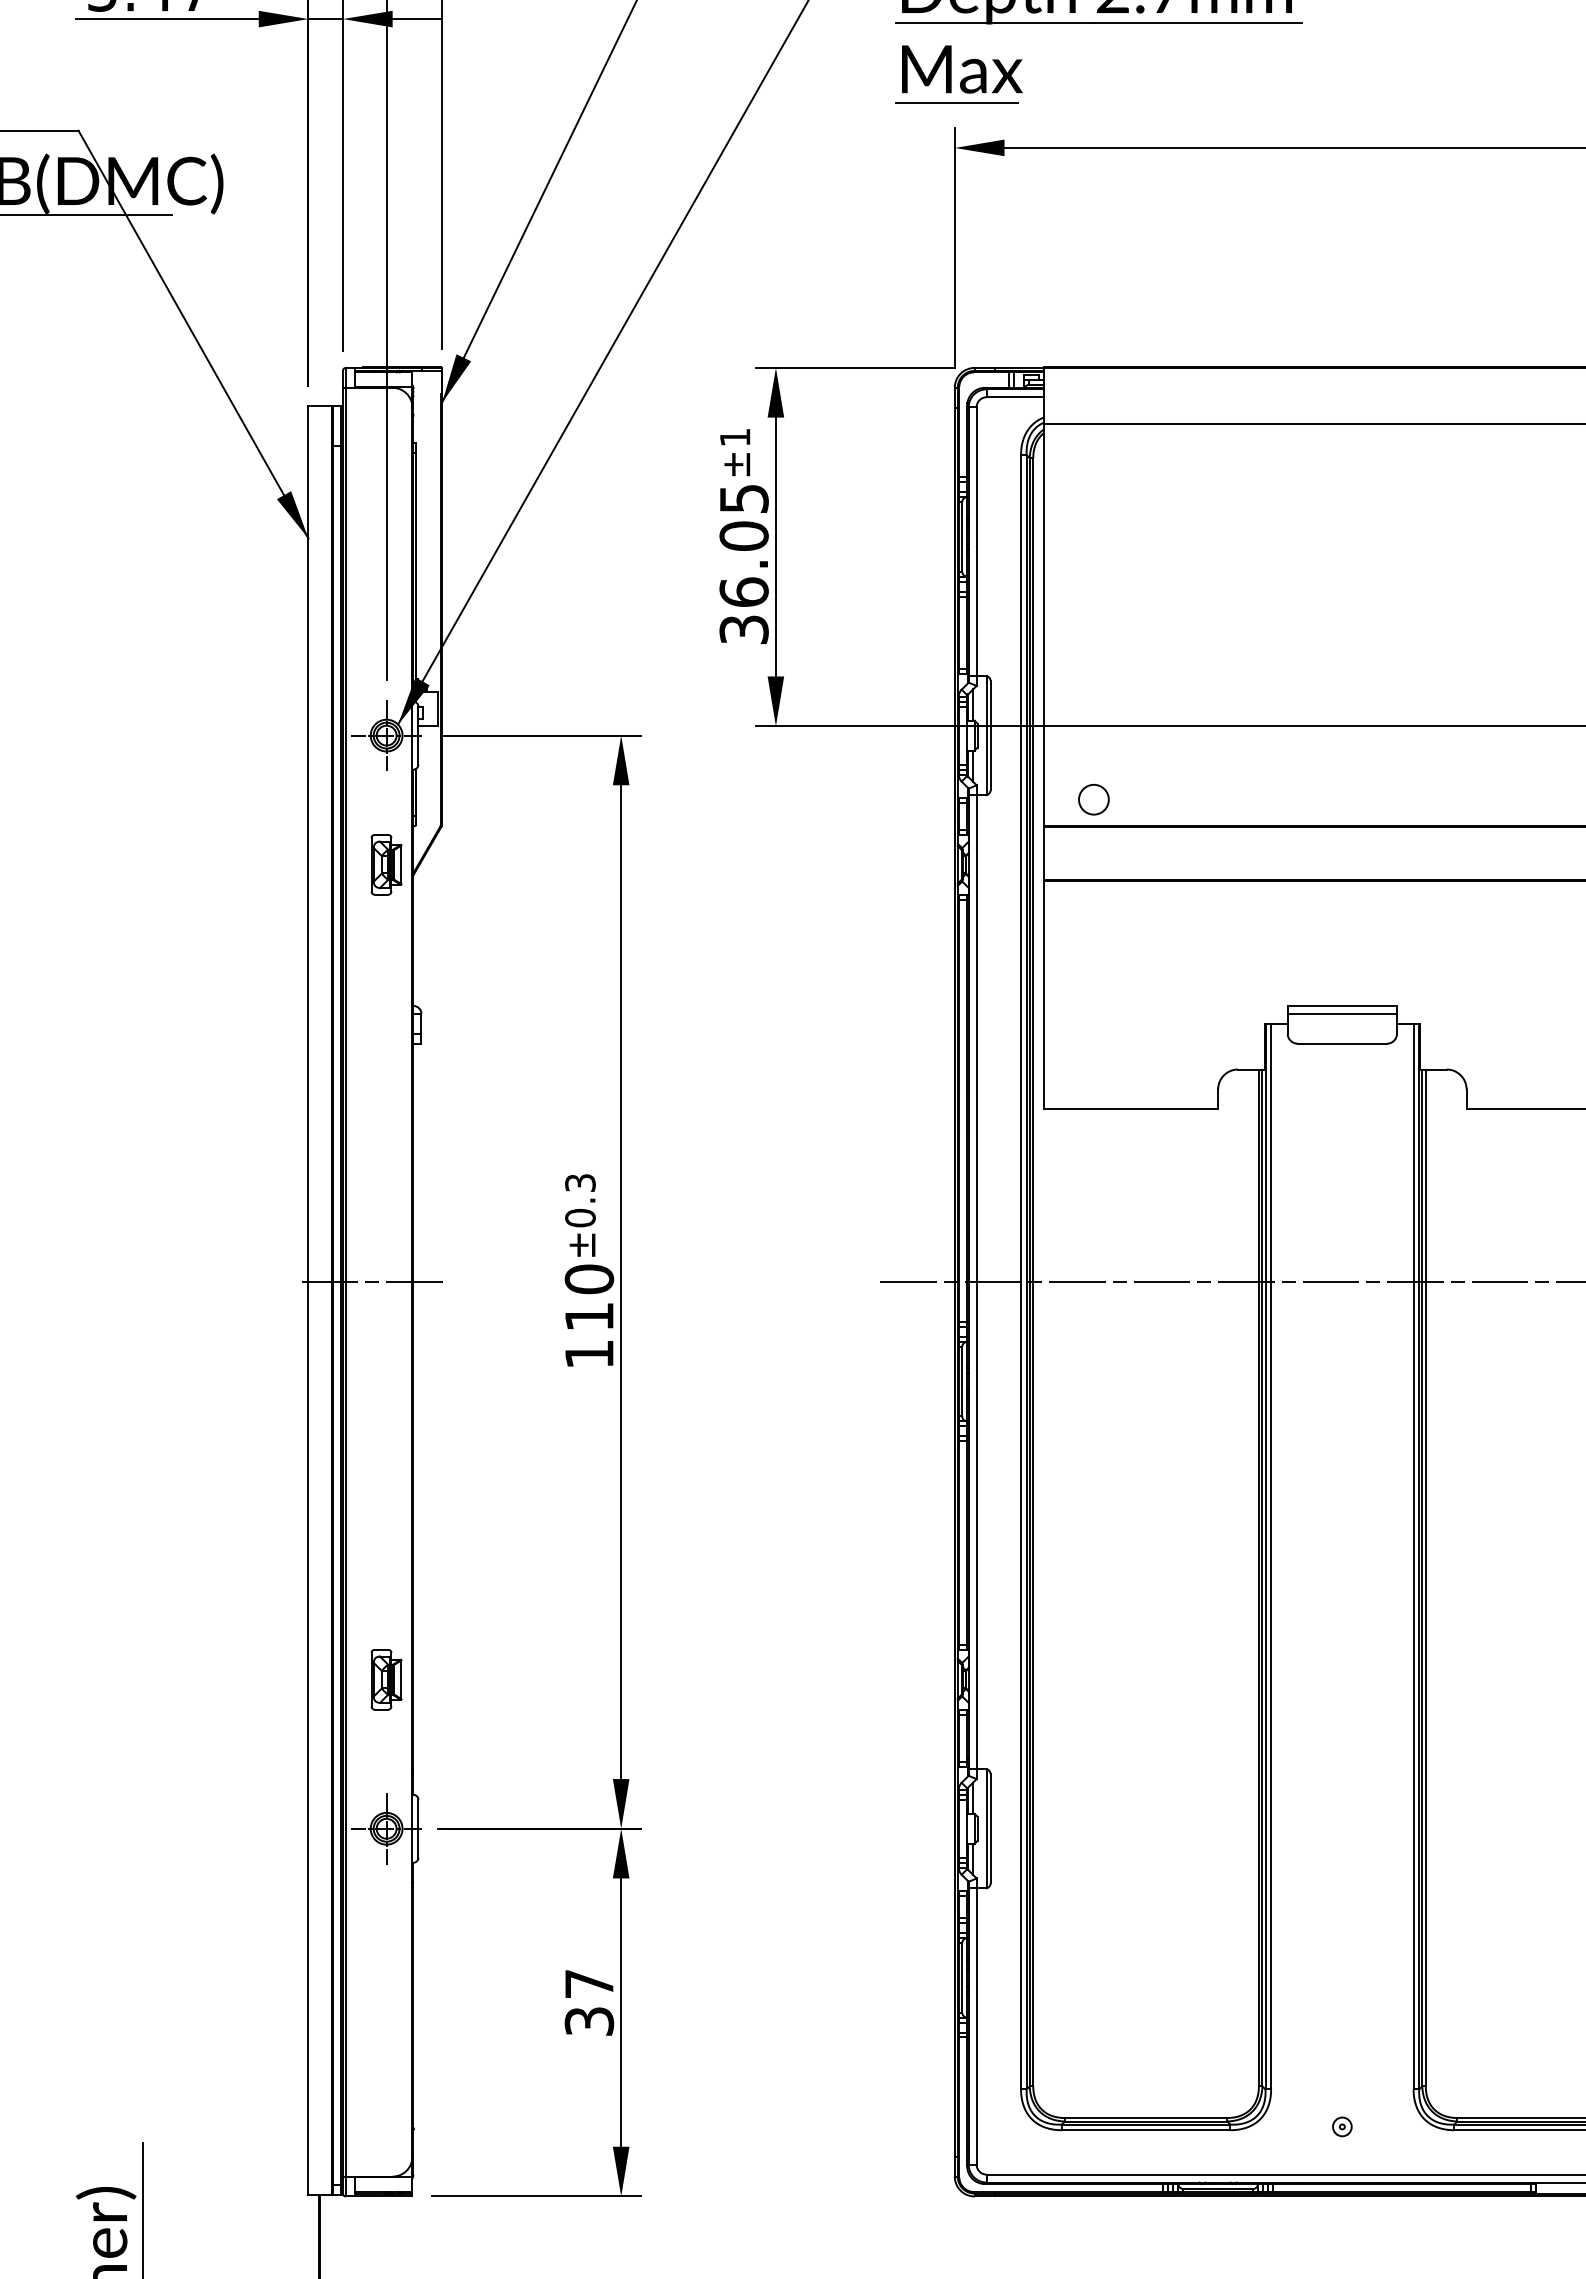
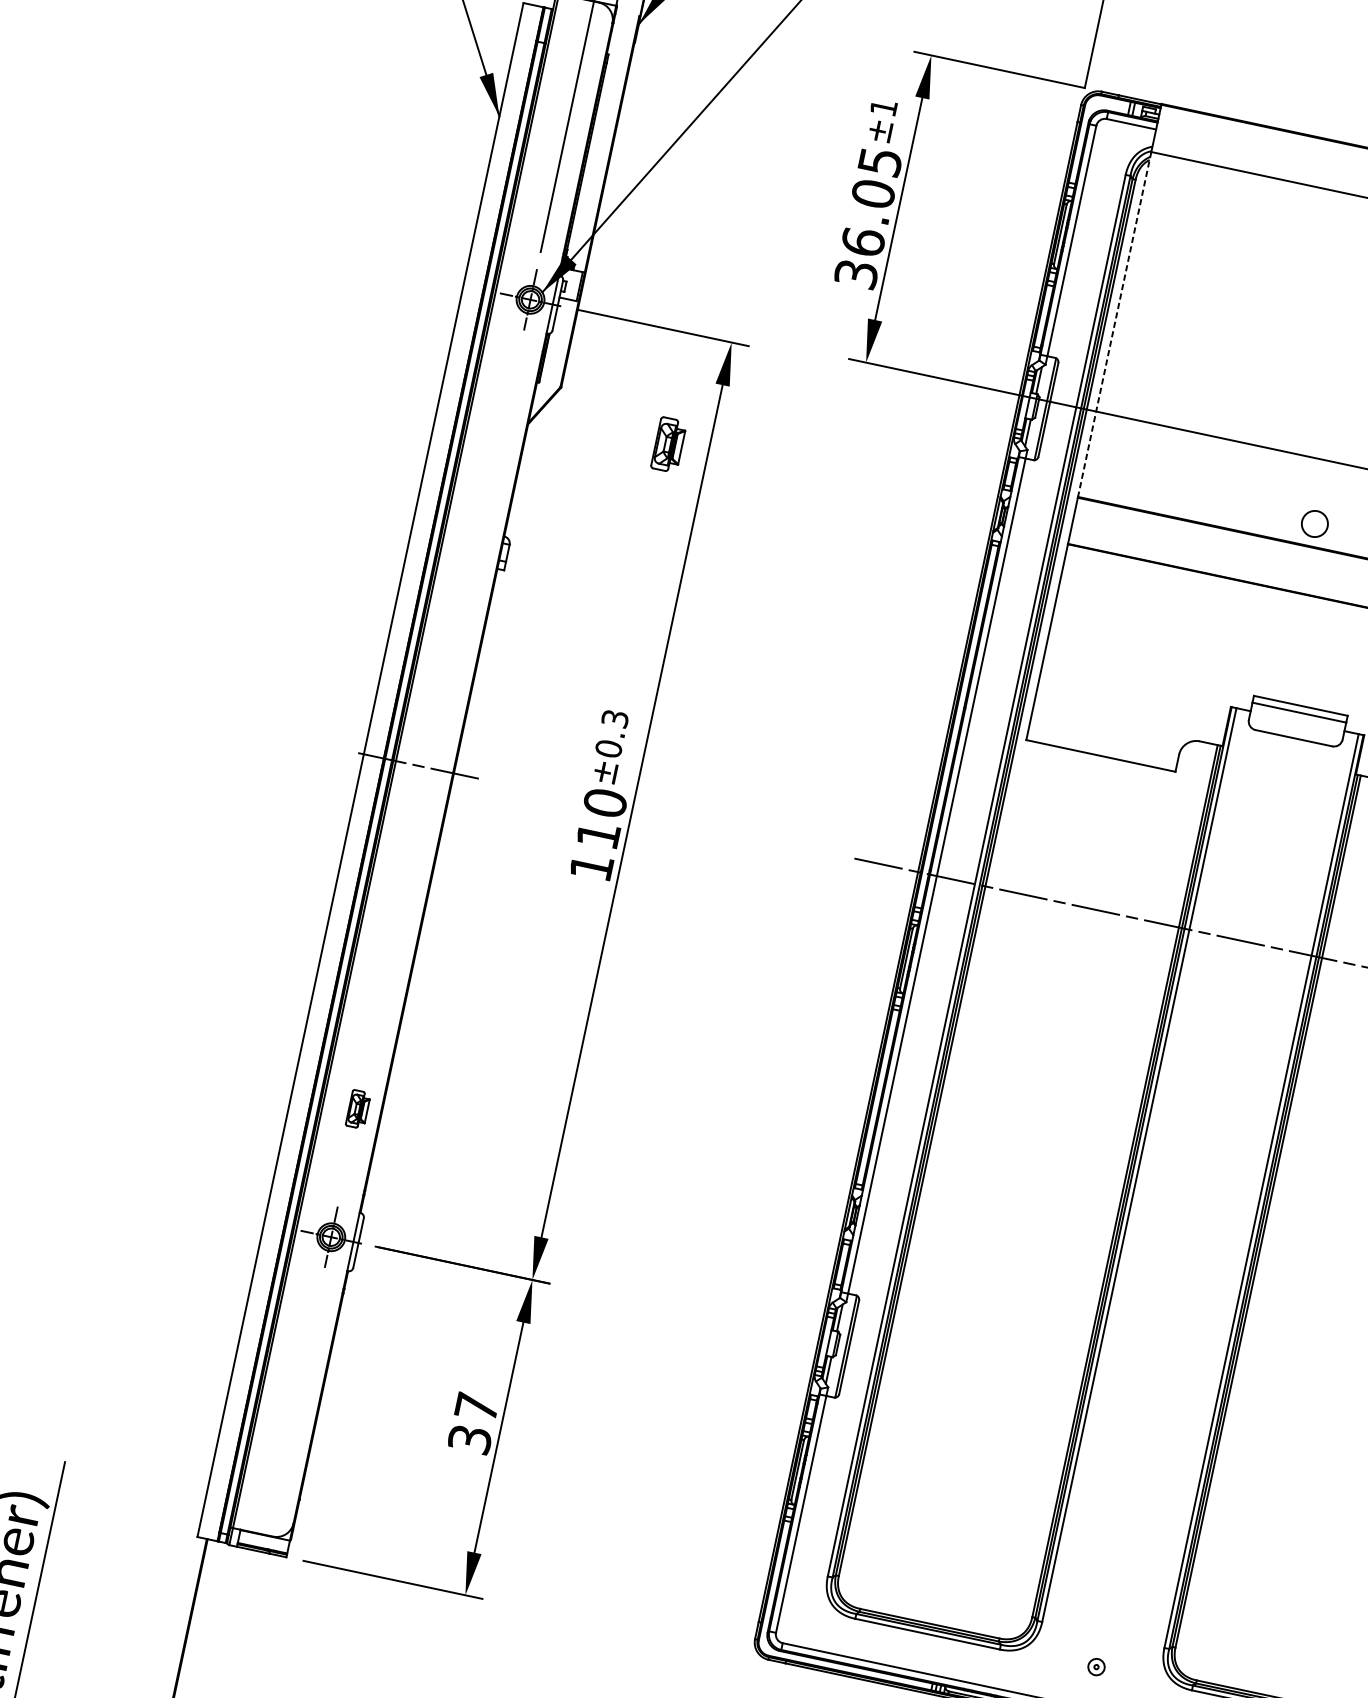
line: (1044, 625) -> (1114, 325), solid -> dashed
circle: (1093, 799) -> (1314, 523), moved
part: (386, 864) -> (669, 444), moved
part: (386, 1679) -> (358, 1109), size x0.7

